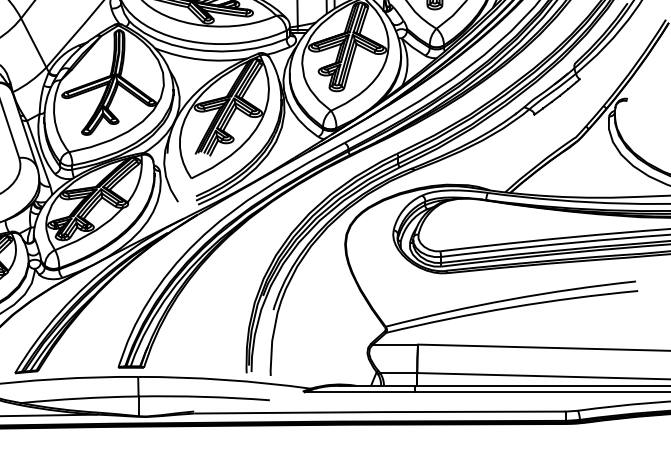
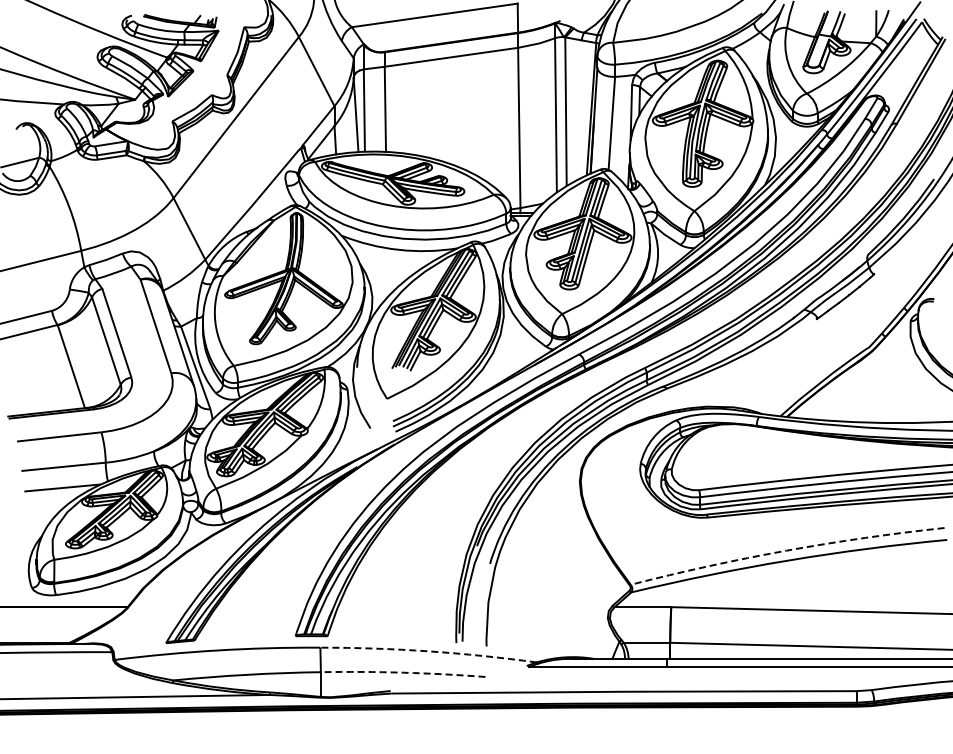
arc: (509, 299) -> (786, 550), solid -> dashed
arc: (224, 379) -> (428, 651), solid -> dashed
arc: (204, 396) -> (403, 672), solid -> dashed

